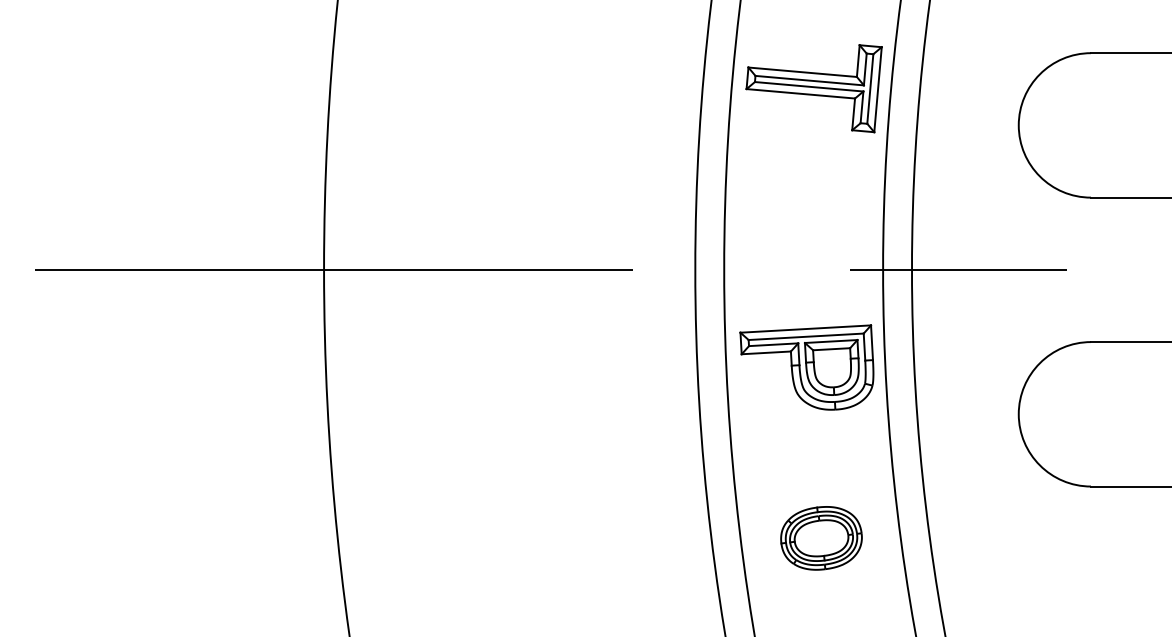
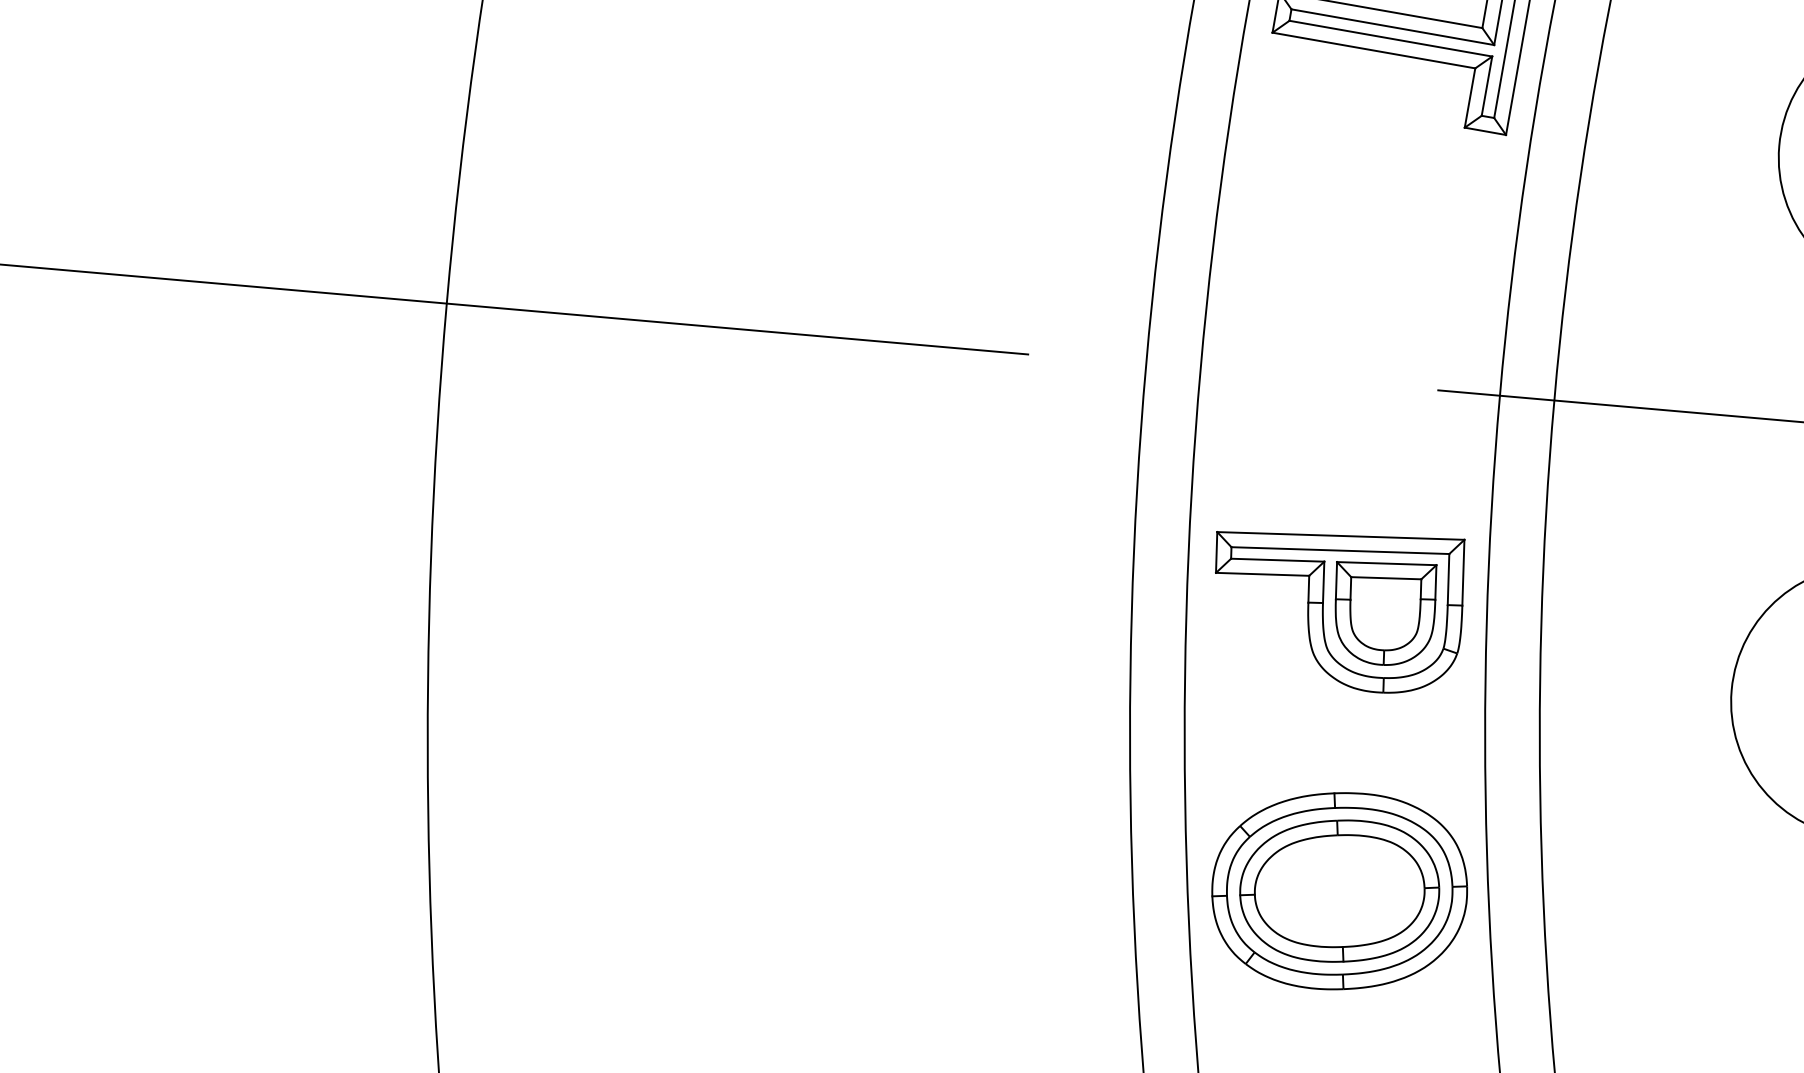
part: (806, 367) -> (1335, 608), moved
part: (821, 538) -> (1339, 891), size x1.67

